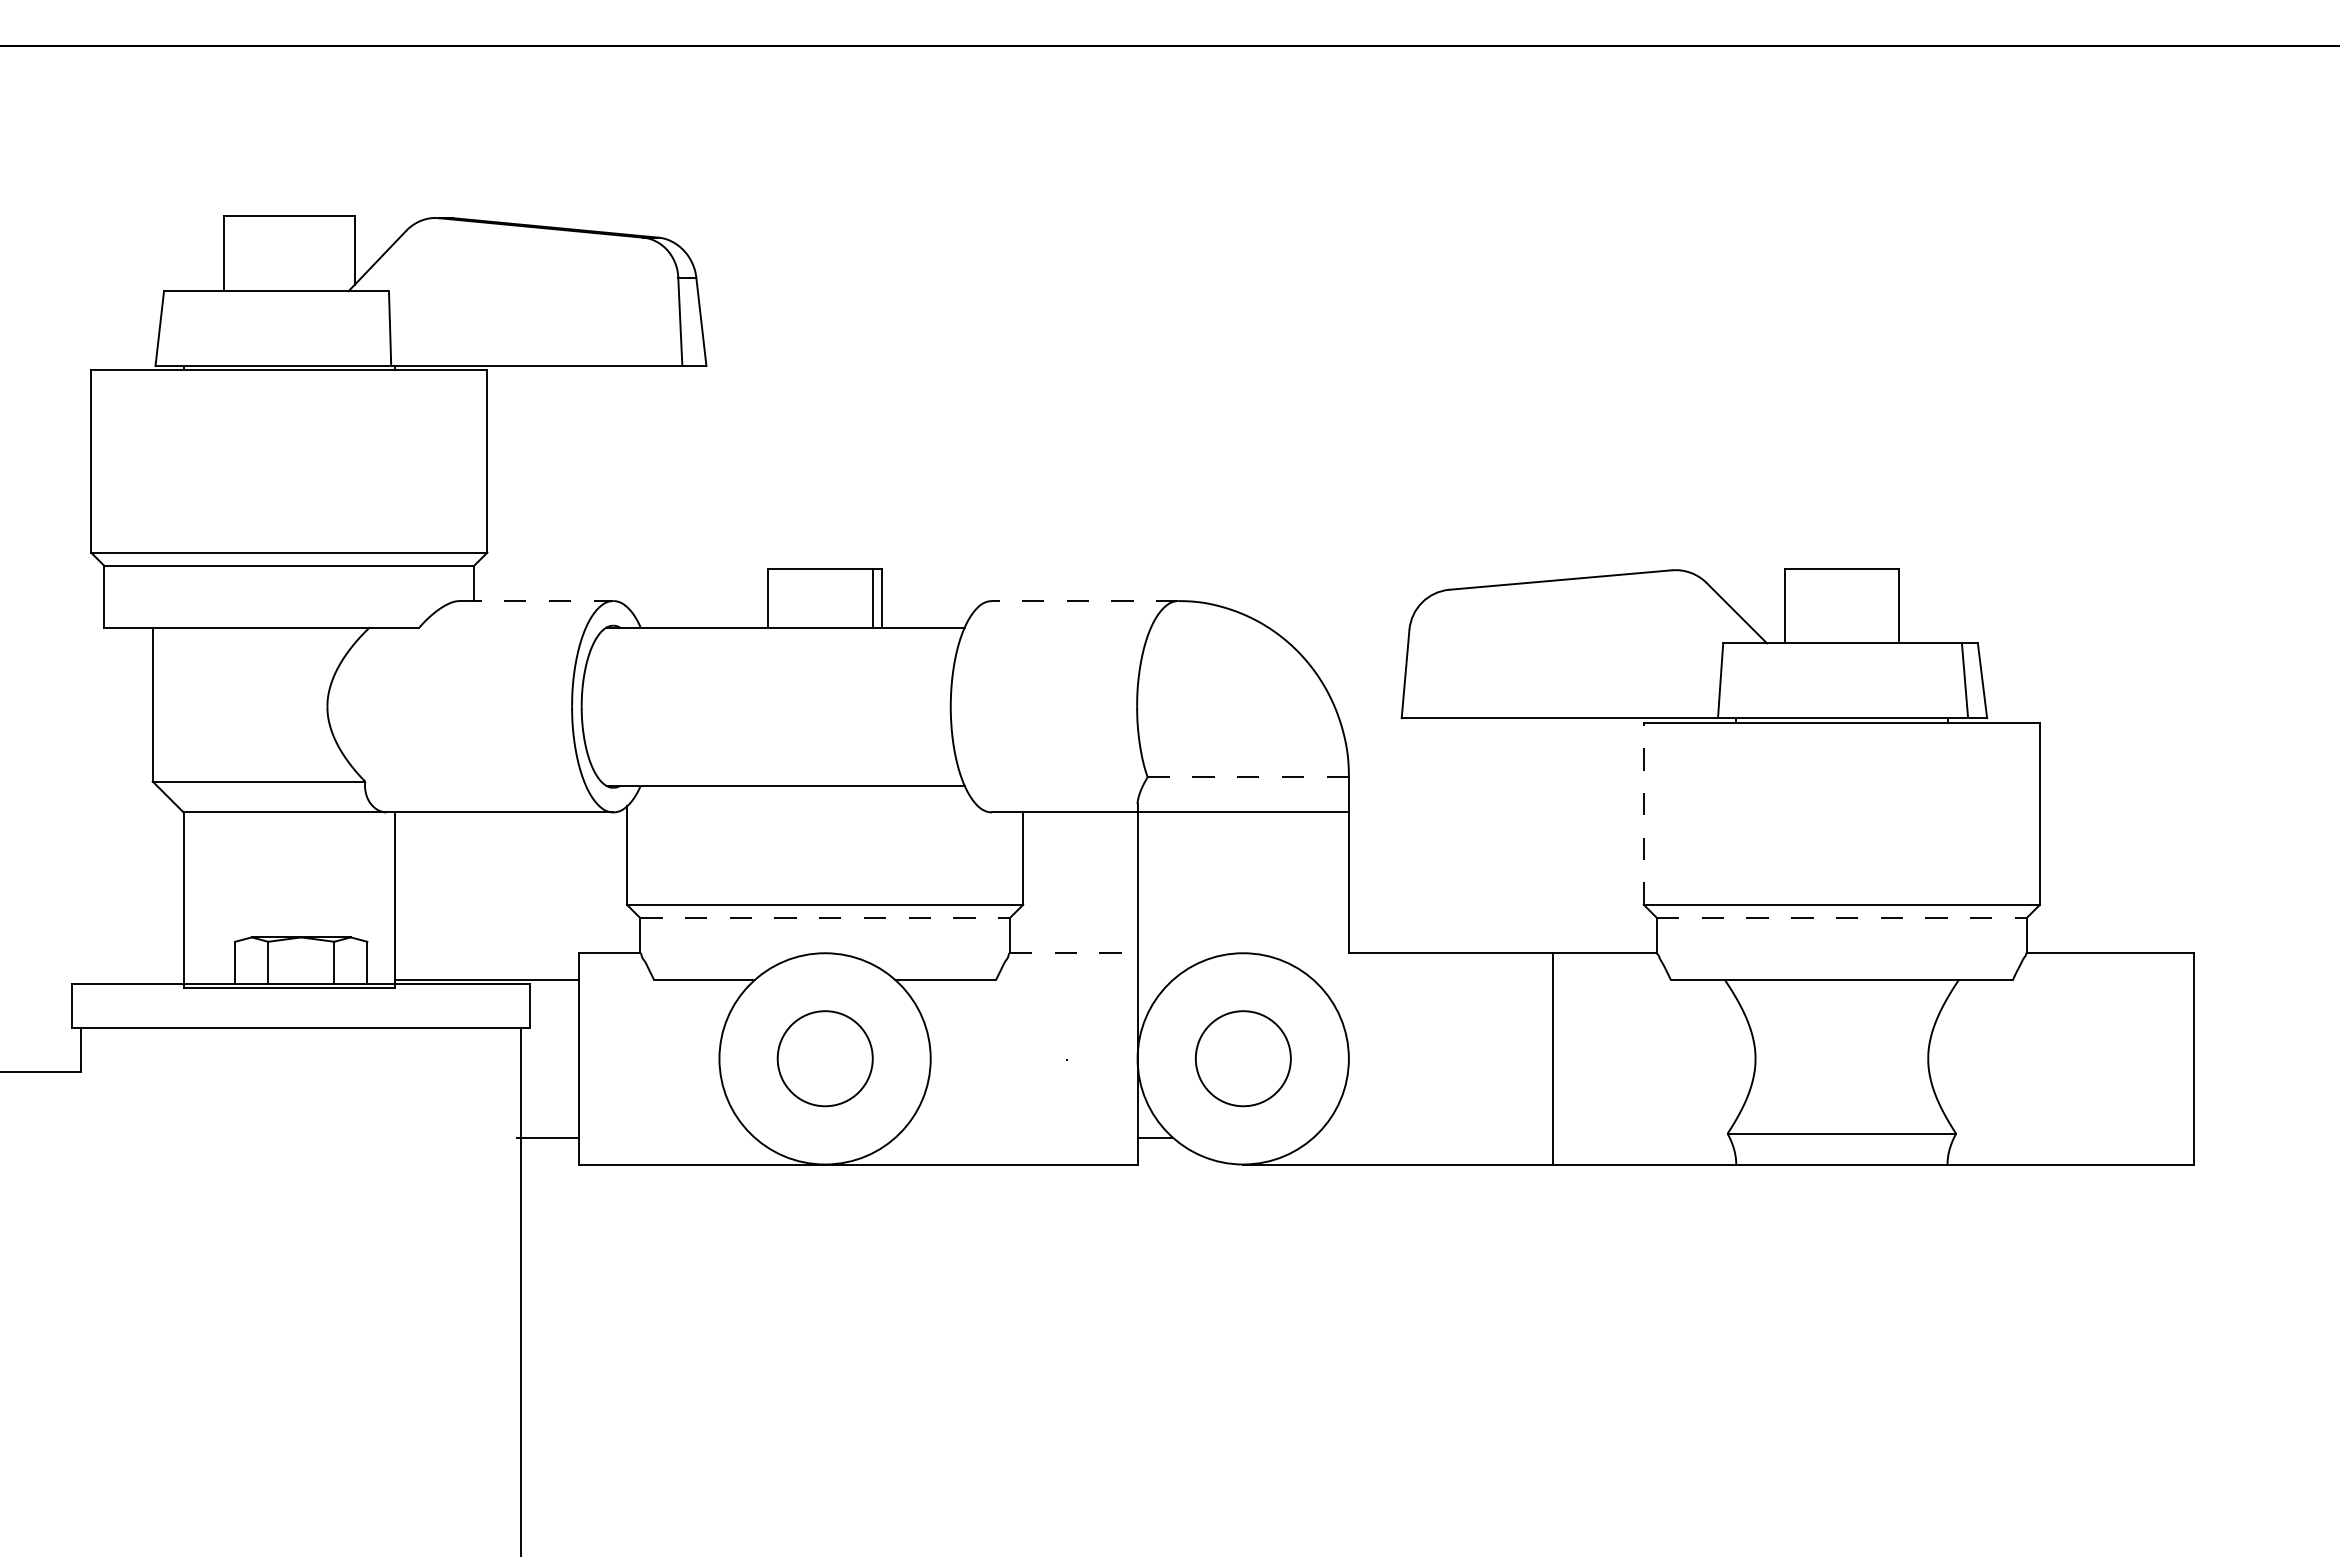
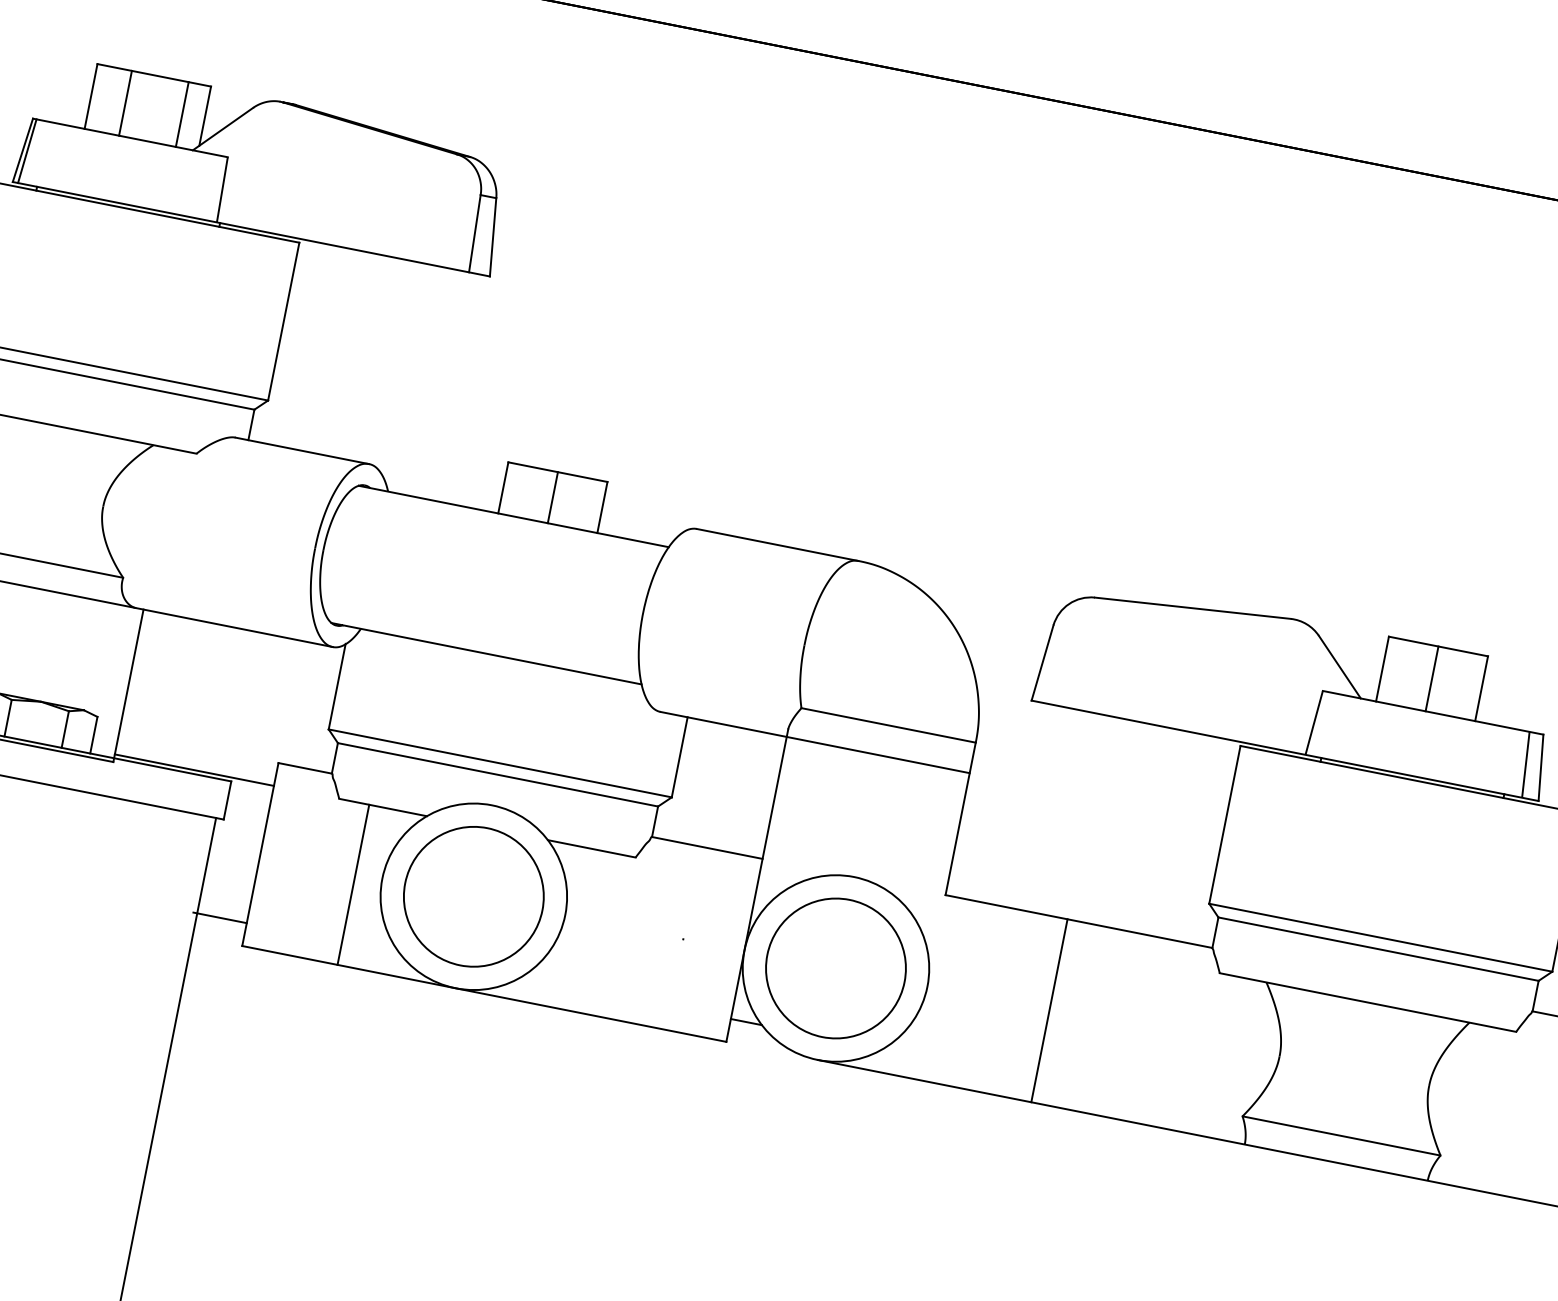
line: (263, 253) -> (125, 103), added
line: (329, 253) -> (182, 114), added
line: (164, 328) -> (27, 151), added
line: (873, 597) -> (553, 497), moved
line: (536, 601) -> (302, 451), dashed -> solid
line: (1084, 601) -> (776, 545), dashed -> solid
line: (1841, 605) -> (1431, 678), added
line: (1248, 777) -> (888, 725), dashed -> solid
line: (1643, 813) -> (1224, 824), dashed -> solid
line: (825, 918) -> (498, 775), dashed -> solid
line: (1841, 918) -> (1378, 949), dashed -> solid
line: (1073, 953) -> (707, 848), dashed -> solid
circle: (825, 1058) -> (474, 896), size x1.67
circle: (1243, 1058) -> (836, 968), size x1.67
line: (1552, 1058) -> (1049, 1010), moved
line: (688, 1071) -> (353, 884), added

